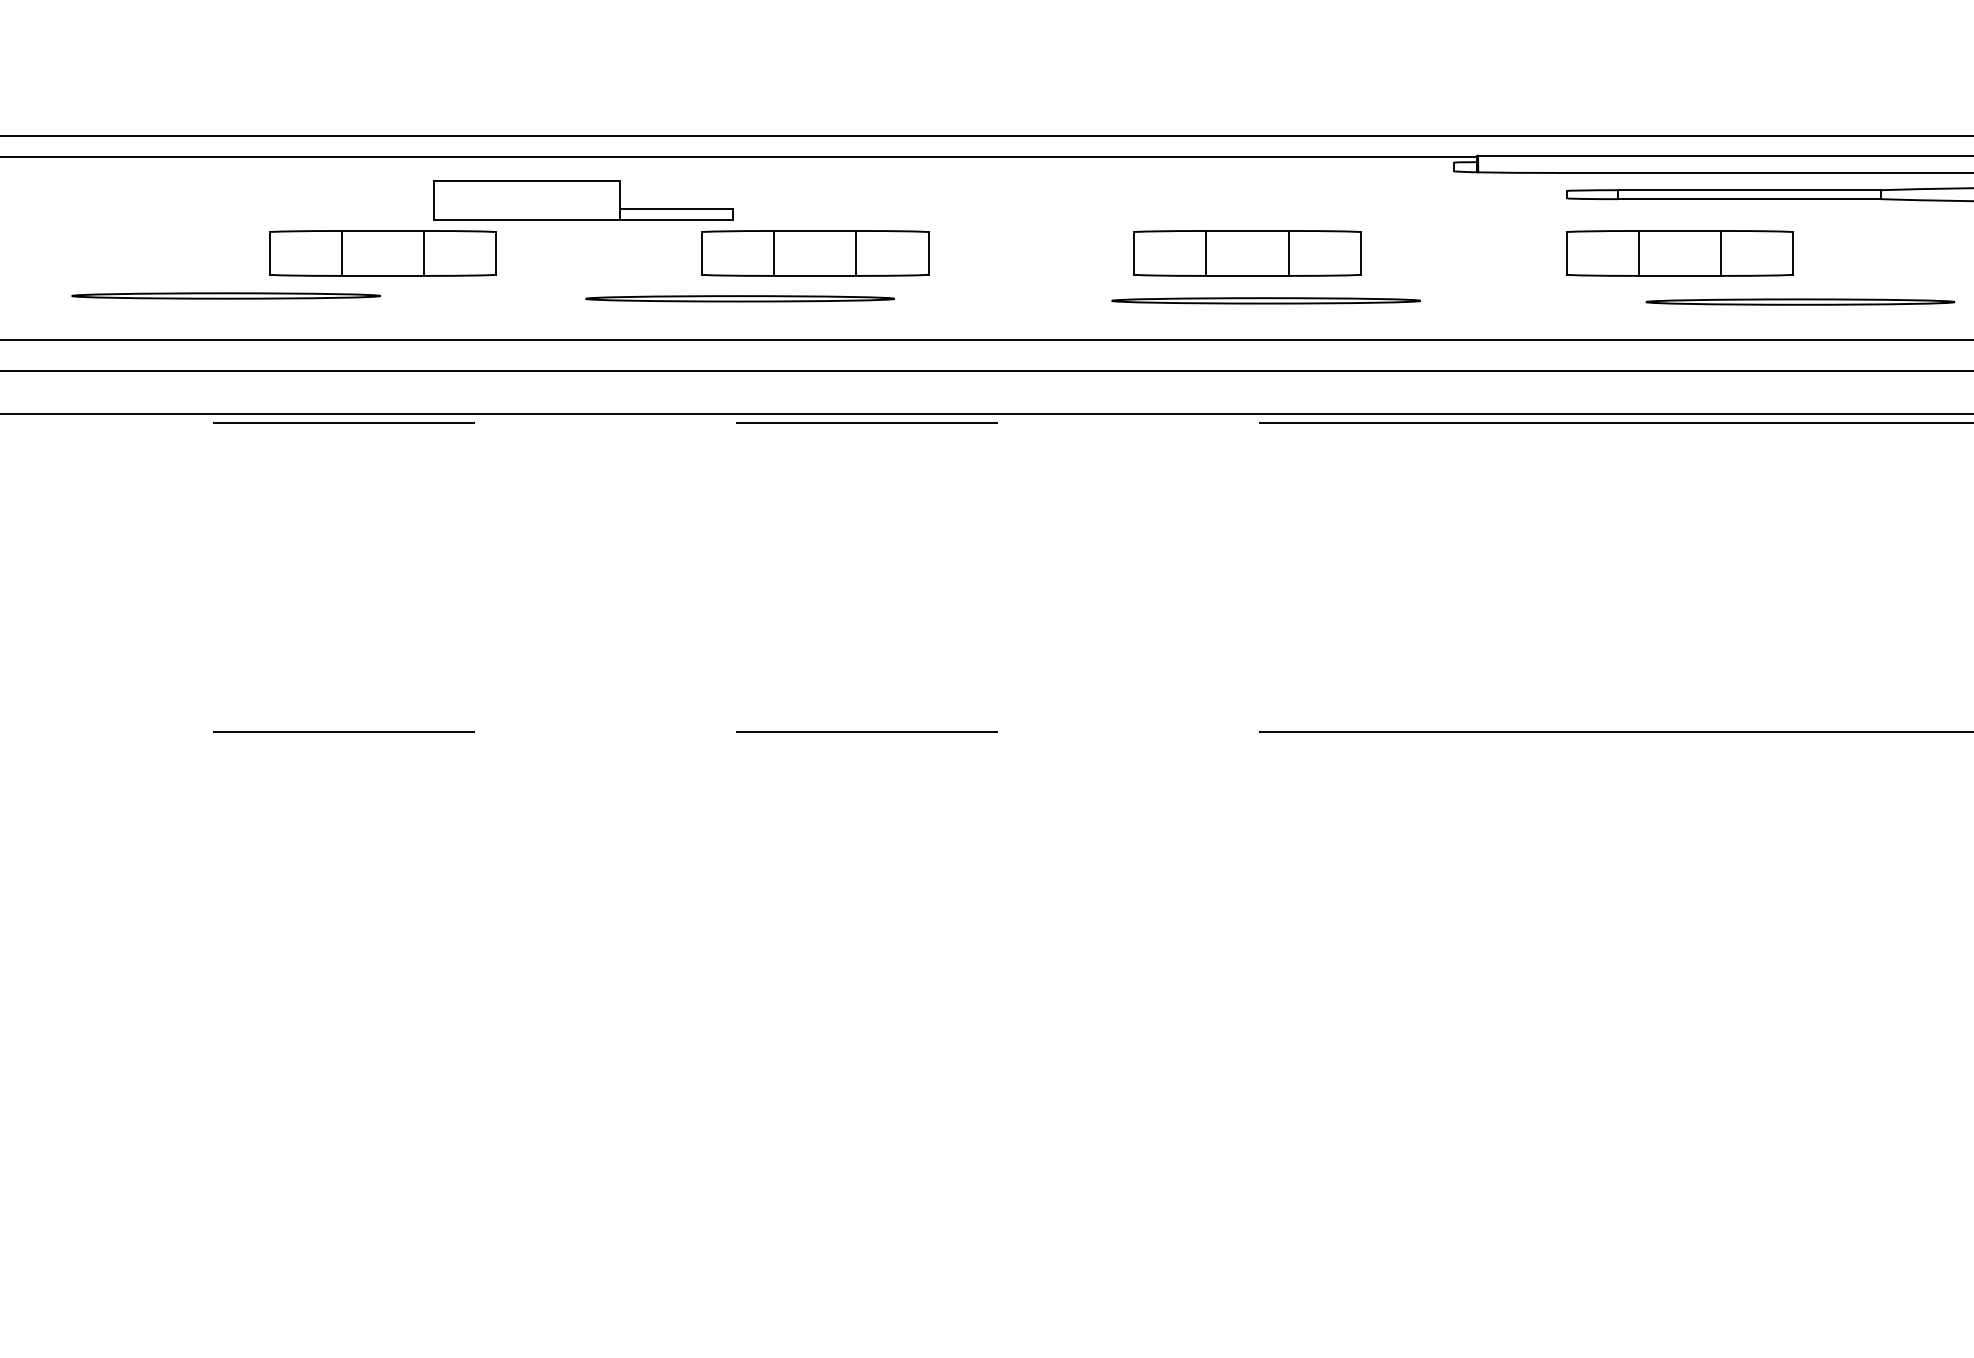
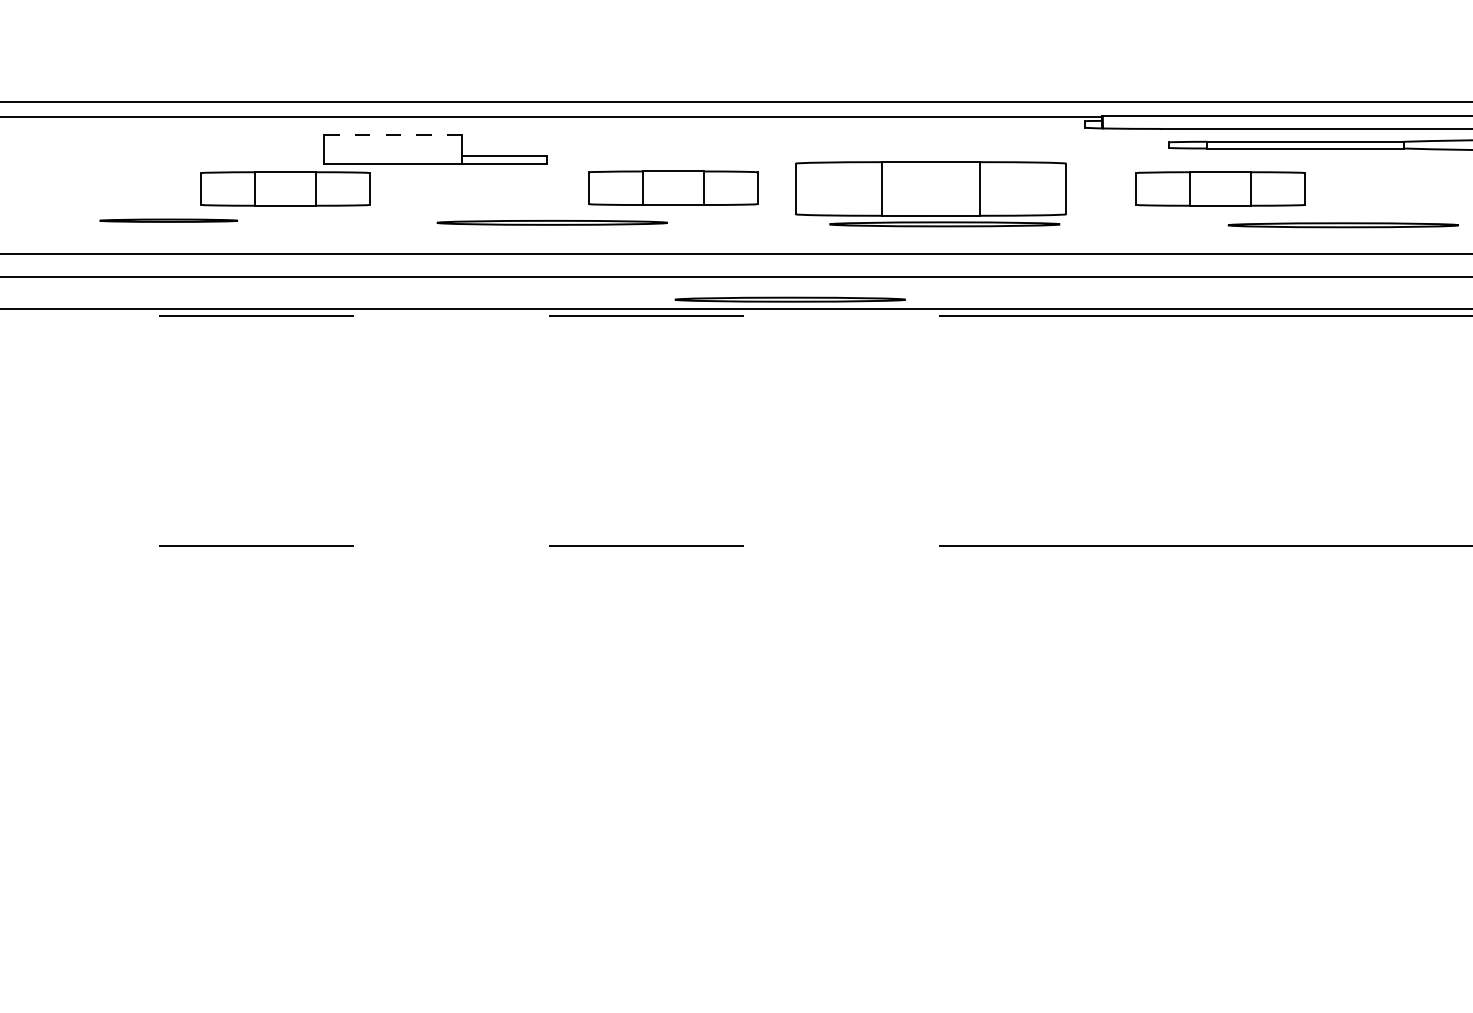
line: (527, 181) -> (393, 135), solid -> dashed
part: (815, 253) -> (673, 188), moved
part: (1247, 253) -> (930, 189), size x1.6
part: (1679, 253) -> (1220, 189), moved
part: (225, 295) -> (168, 220), size x0.6
part: (1058, 401) -> (789, 299), added

